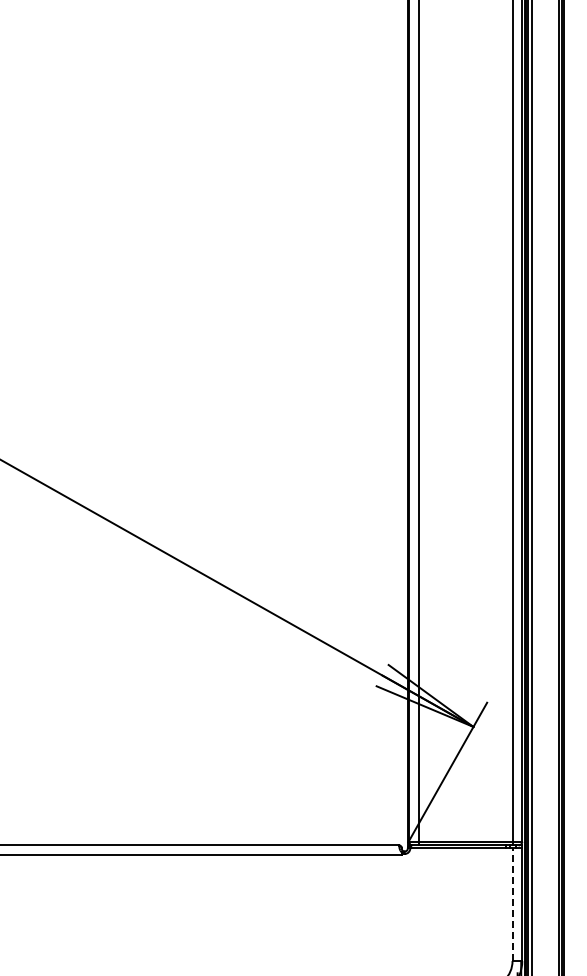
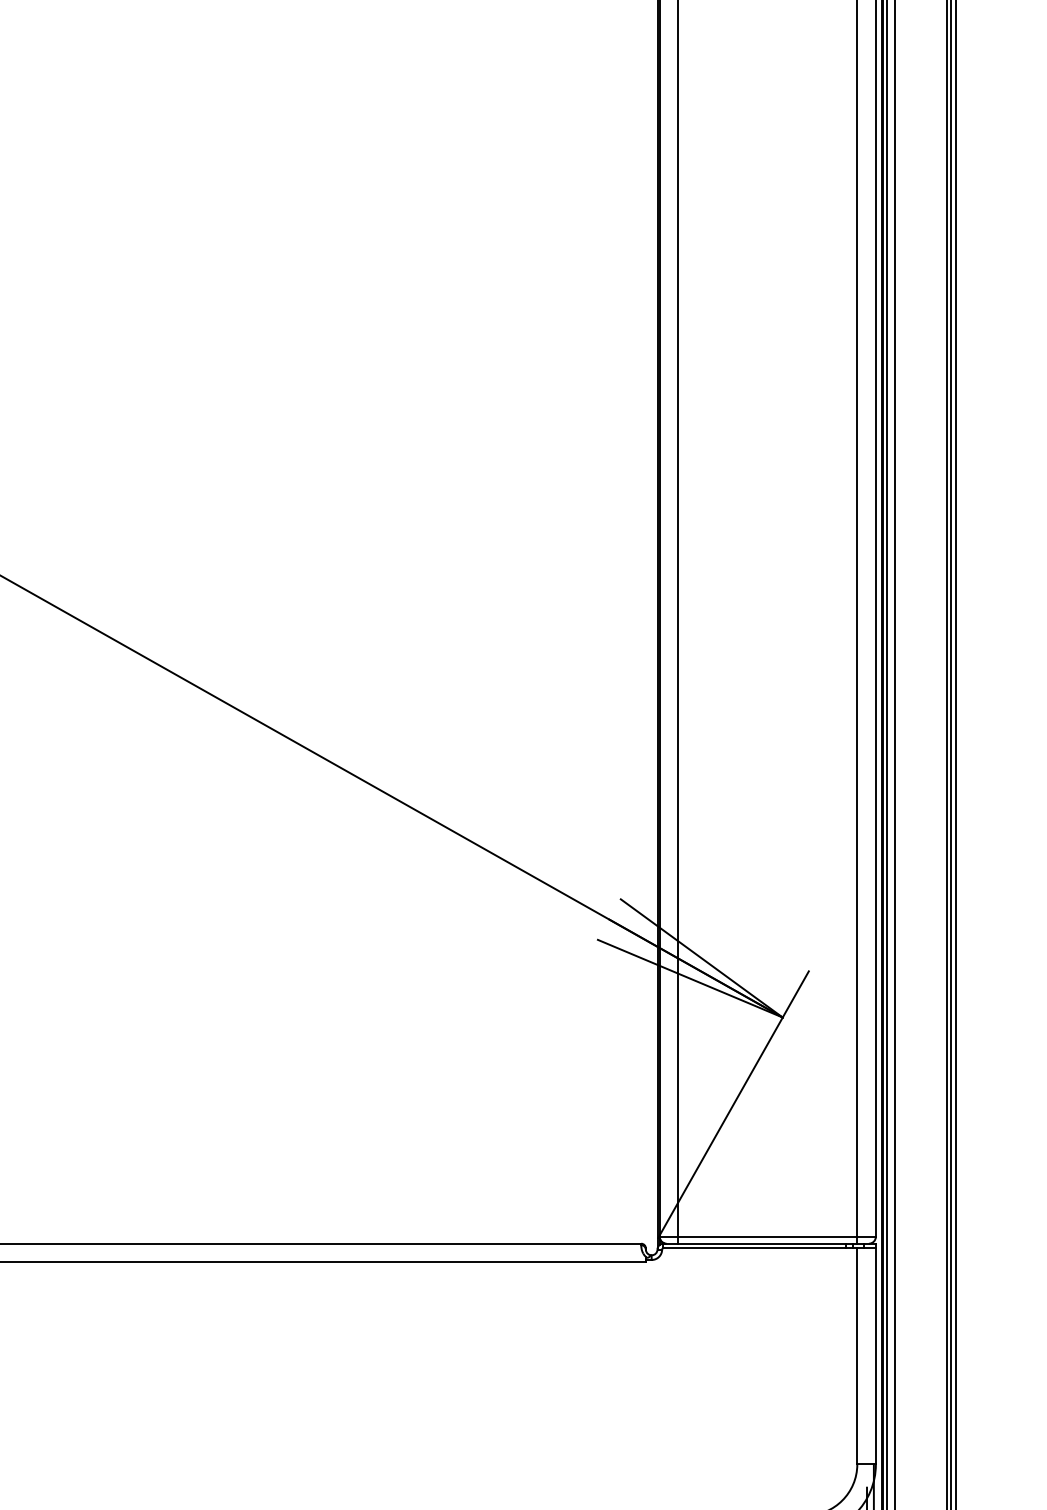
line: (512, 904) -> (857, 1356), dashed -> solid

